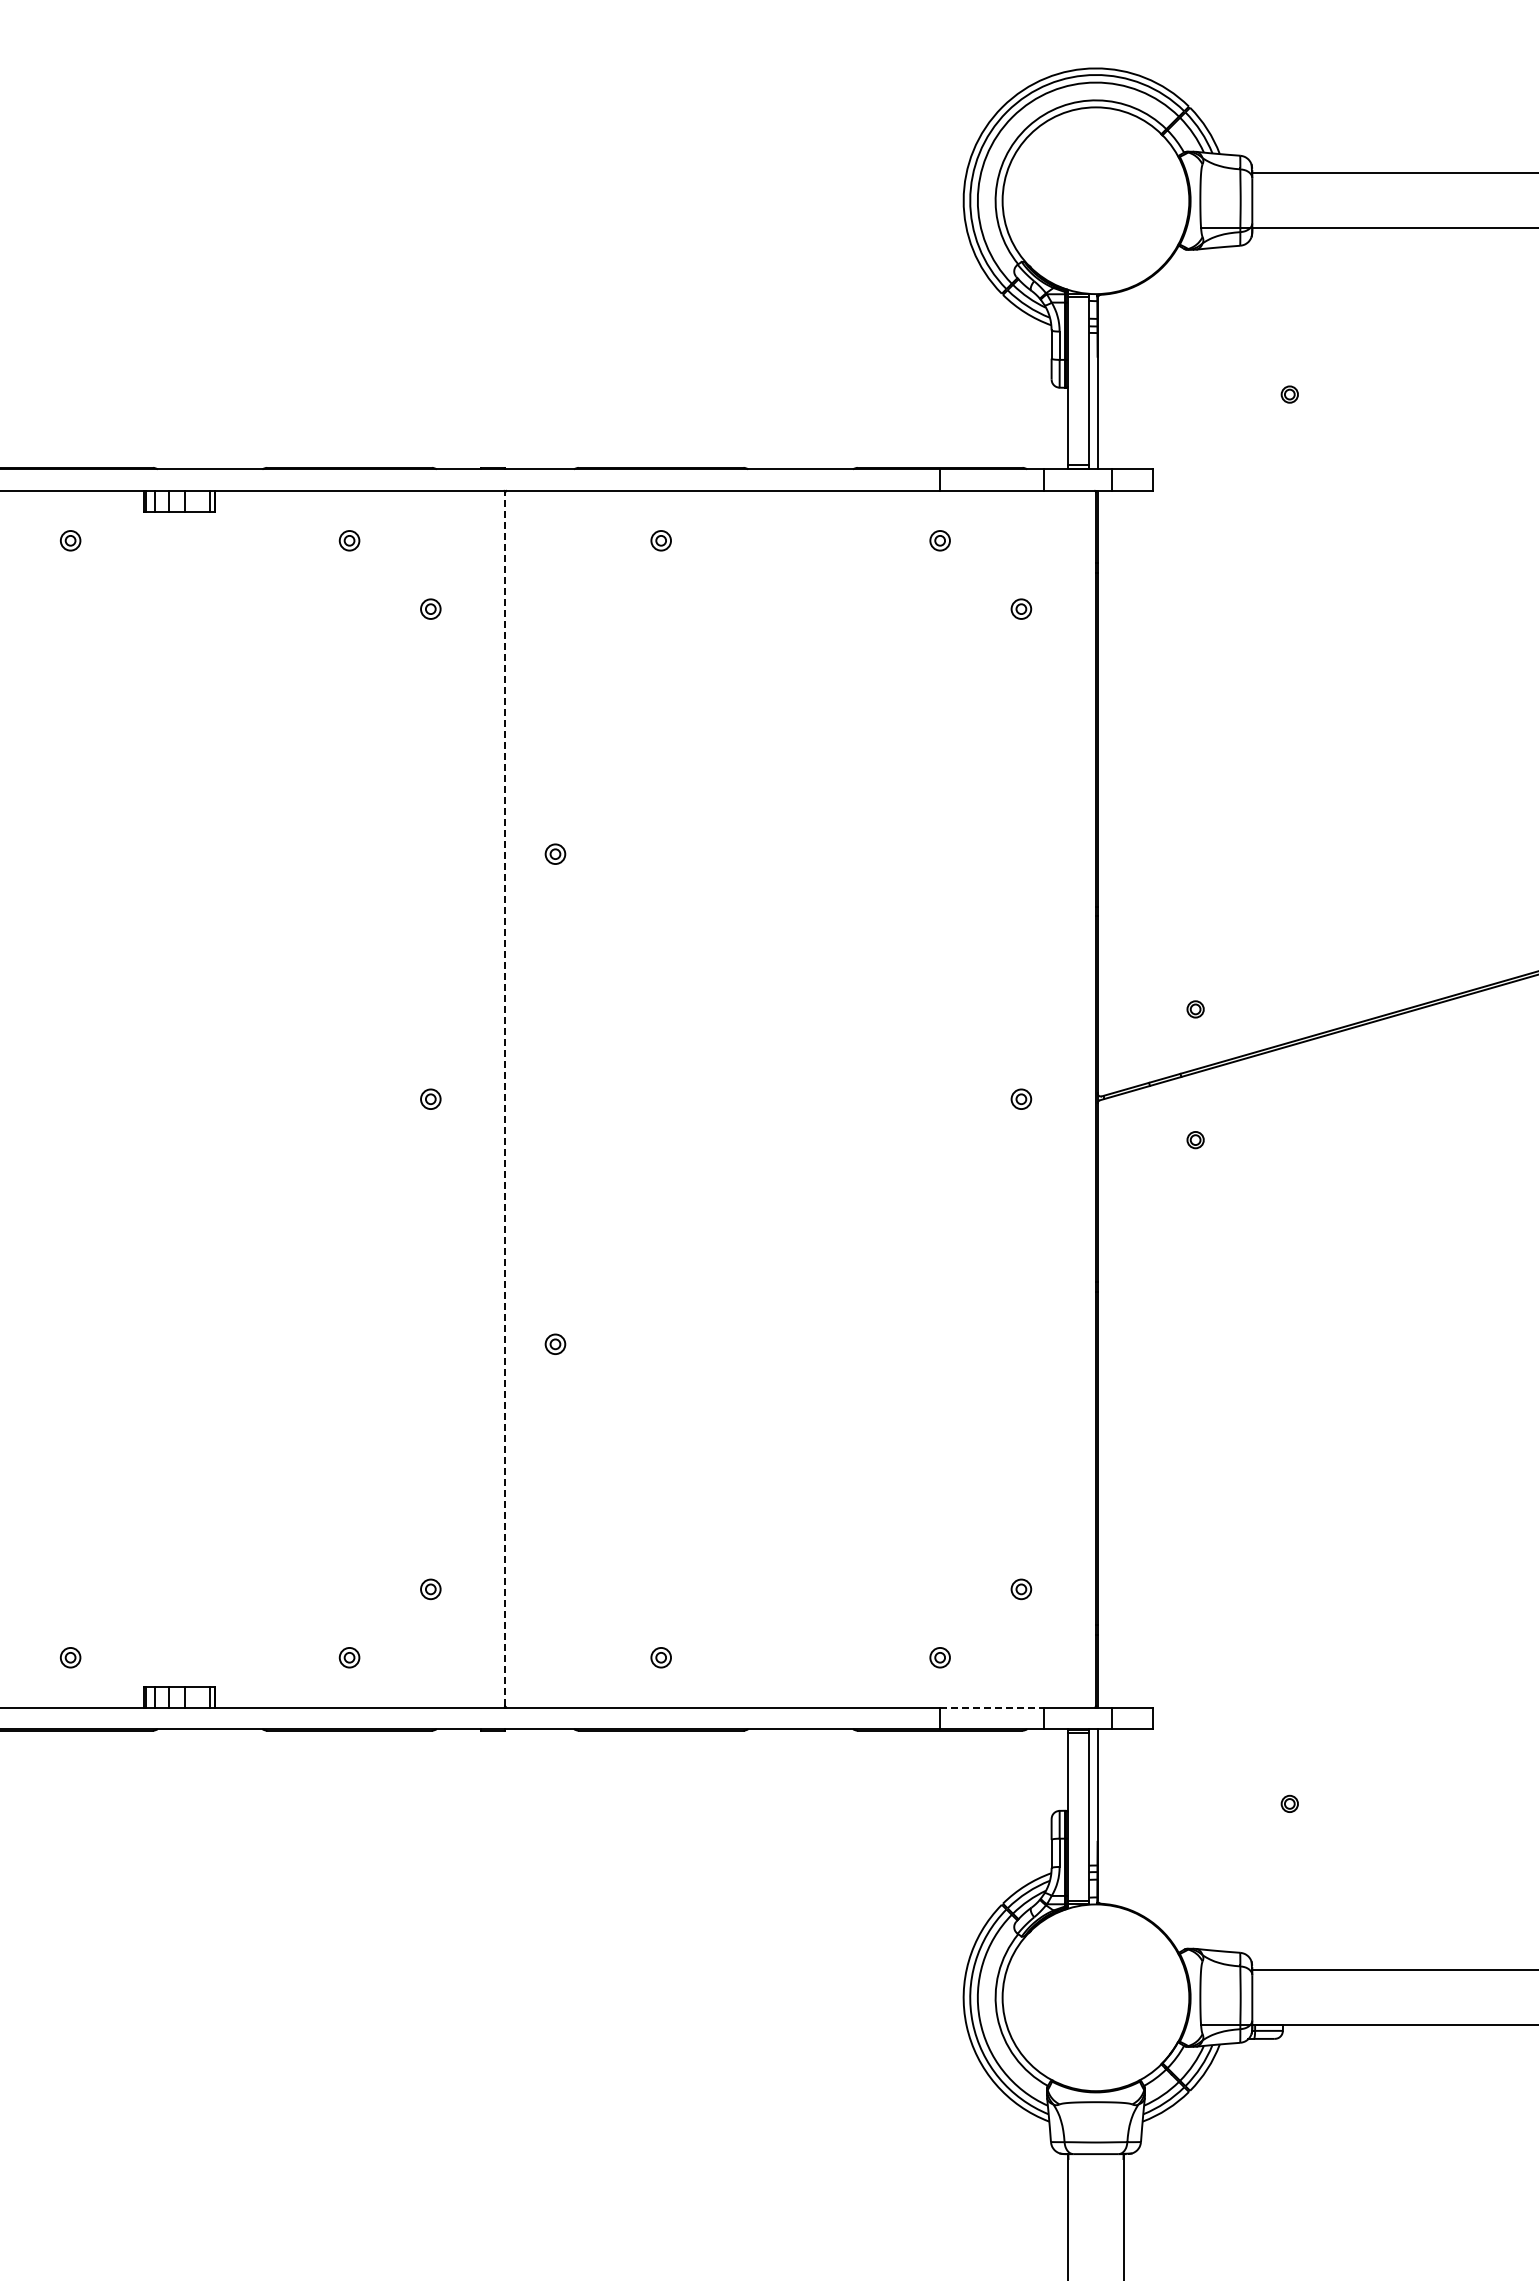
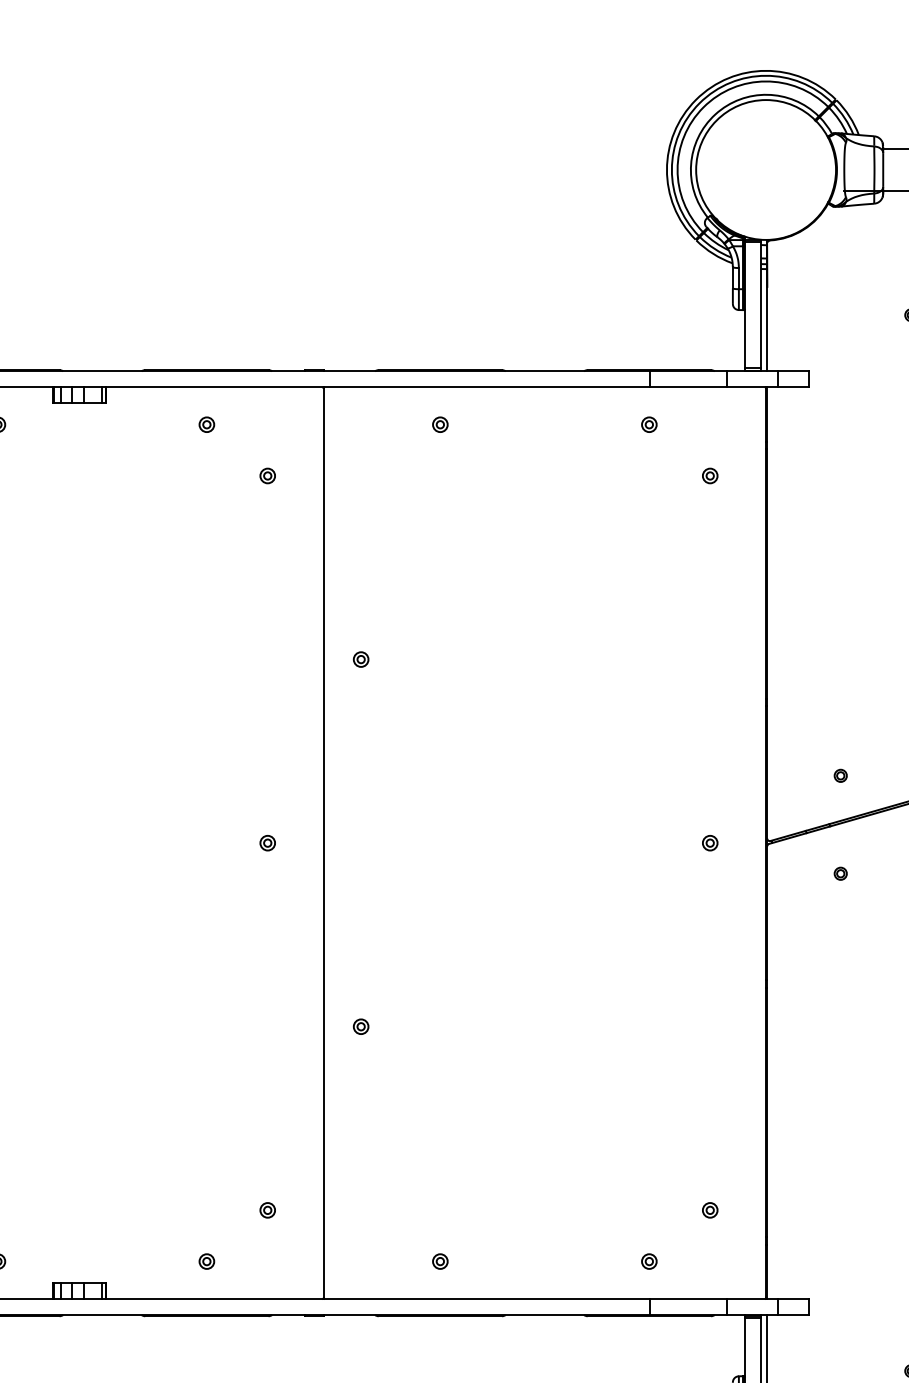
line: (505, 1099) -> (323, 843), dashed -> solid
line: (991, 1707) -> (687, 1298), dashed -> solid

